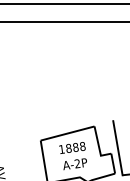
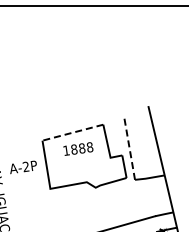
line: (67, 133) -> (72, 132), solid -> dashed
line: (117, 147) -> (129, 148), solid -> dashed
text: (75, 164) -> (23, 167), moved

